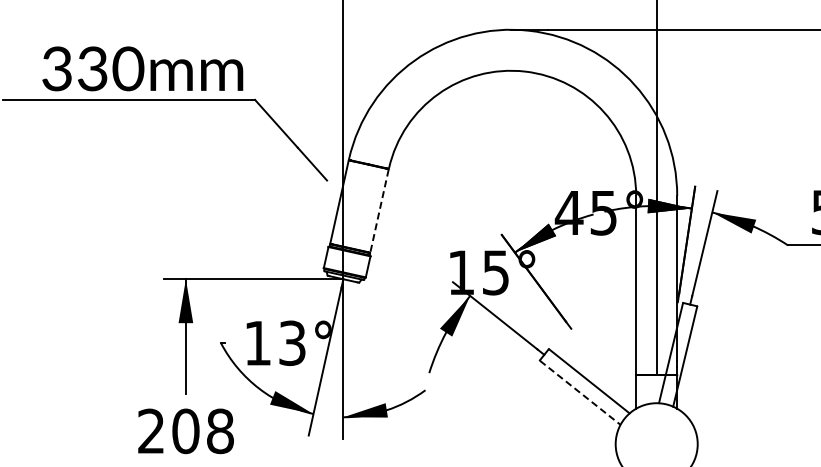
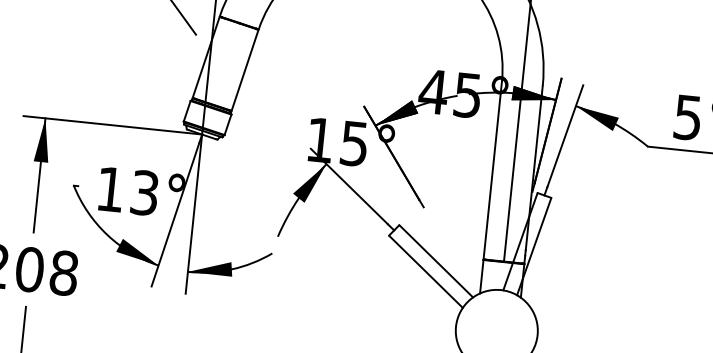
line: (379, 211) -> (245, 70), dashed -> solid
line: (580, 393) -> (426, 272), dashed -> solid

